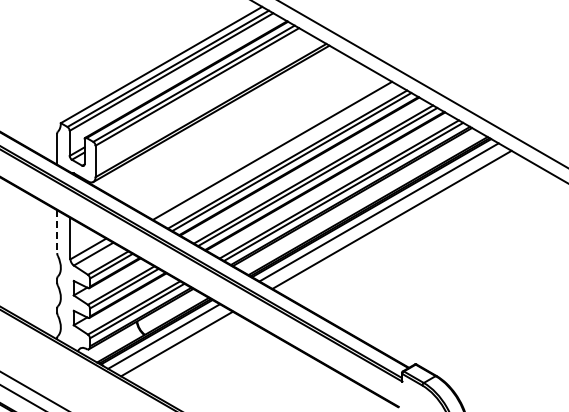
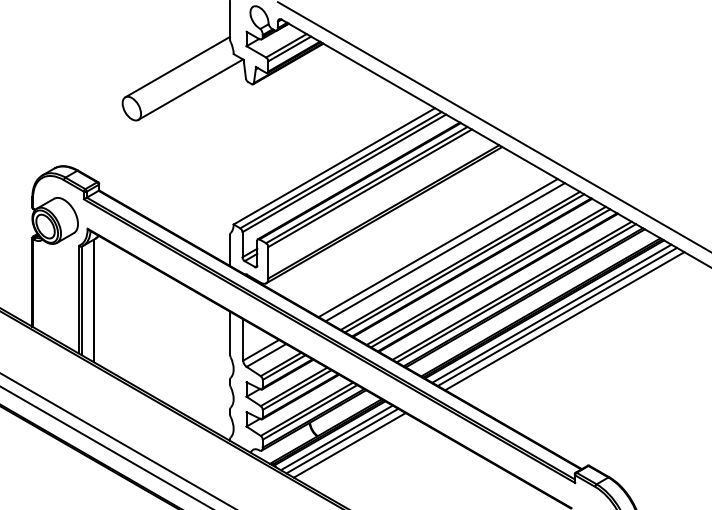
line: (264, 147) -> (437, 248), added
line: (384, 215) -> (557, 316), added
line: (57, 232) -> (230, 333), dashed -> solid
line: (169, 339) -> (342, 440), added

